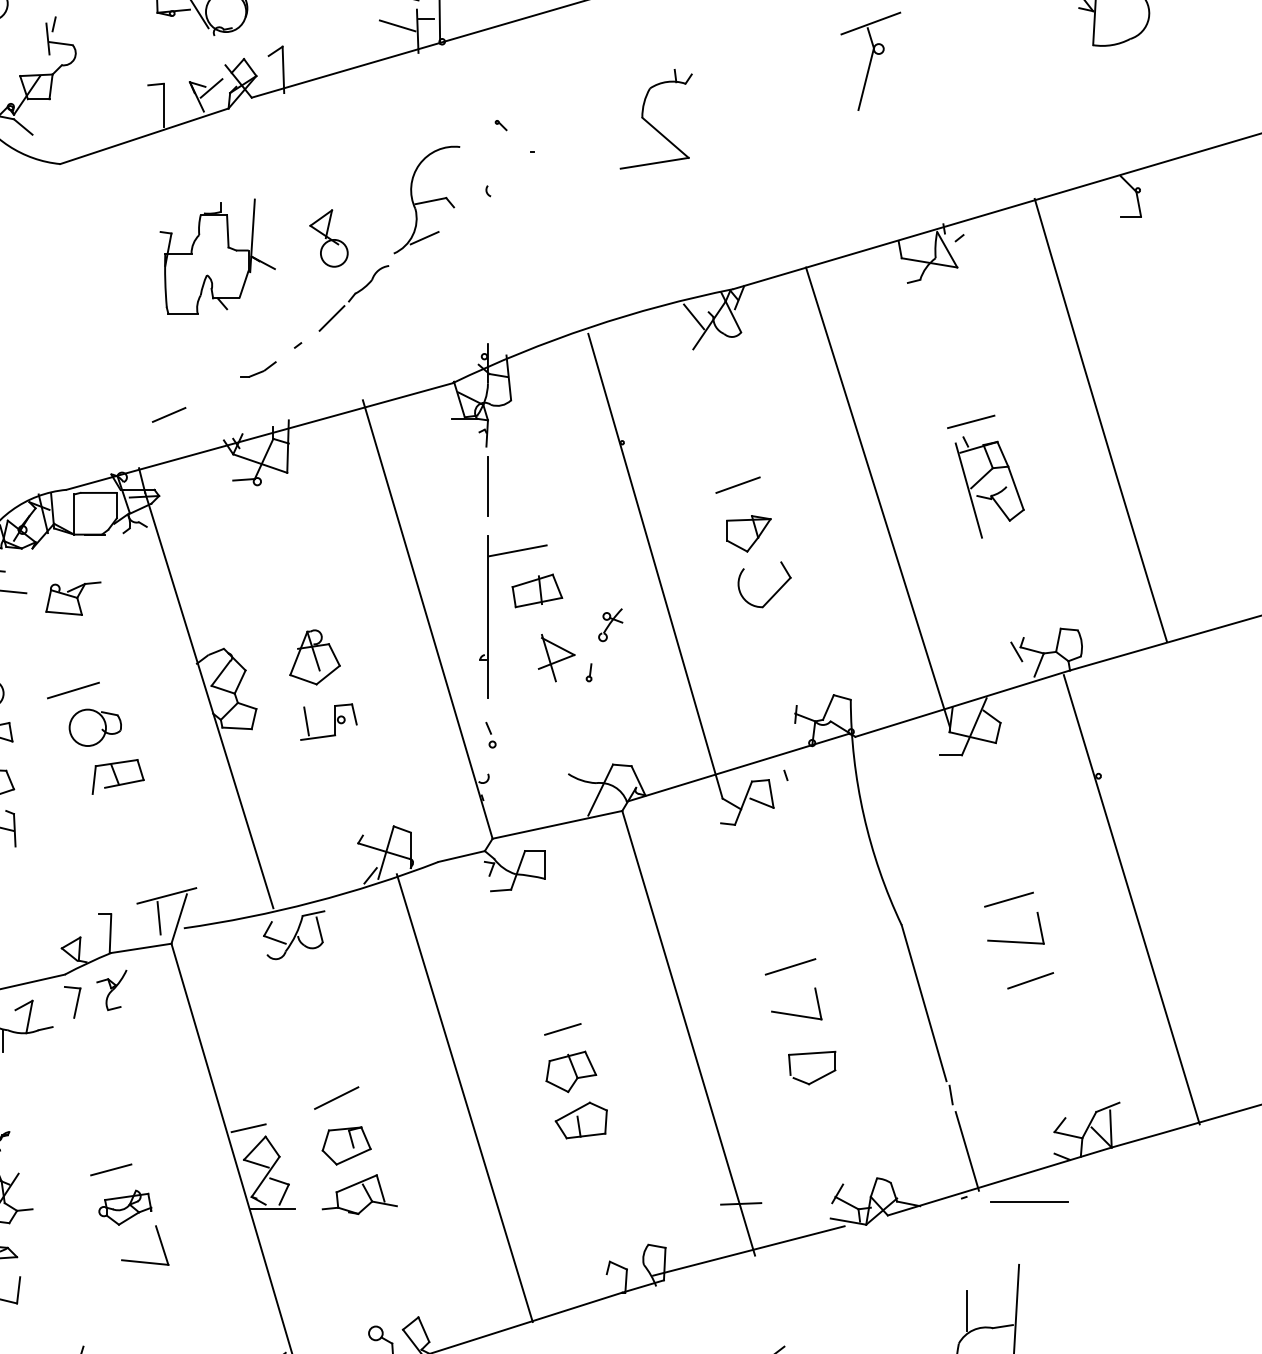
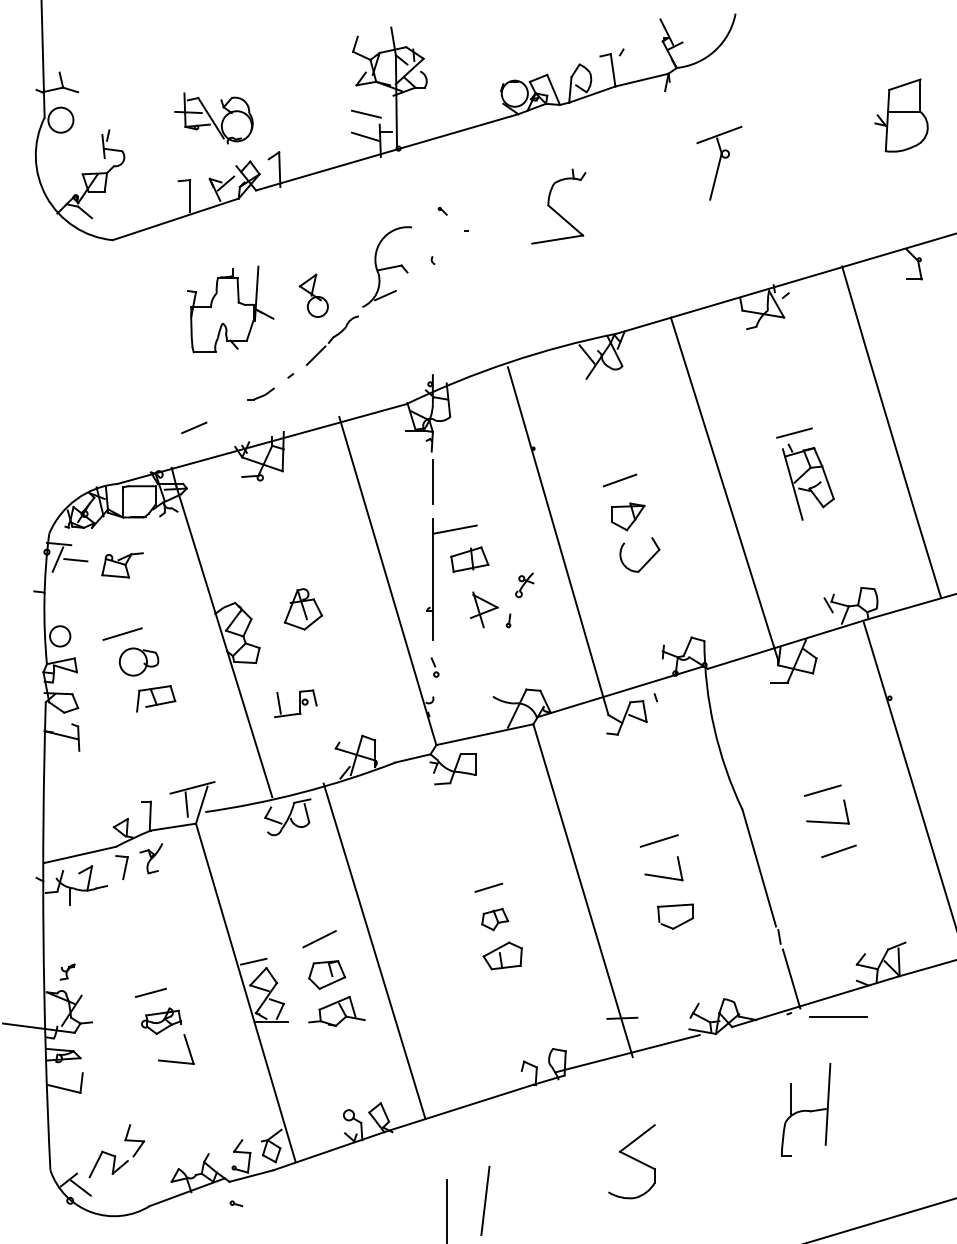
part: (328, 721) -> (295, 703), moved
part: (570, 1071) -> (494, 919), size x0.7
line: (464, 1097) -> (374, 950), moved

